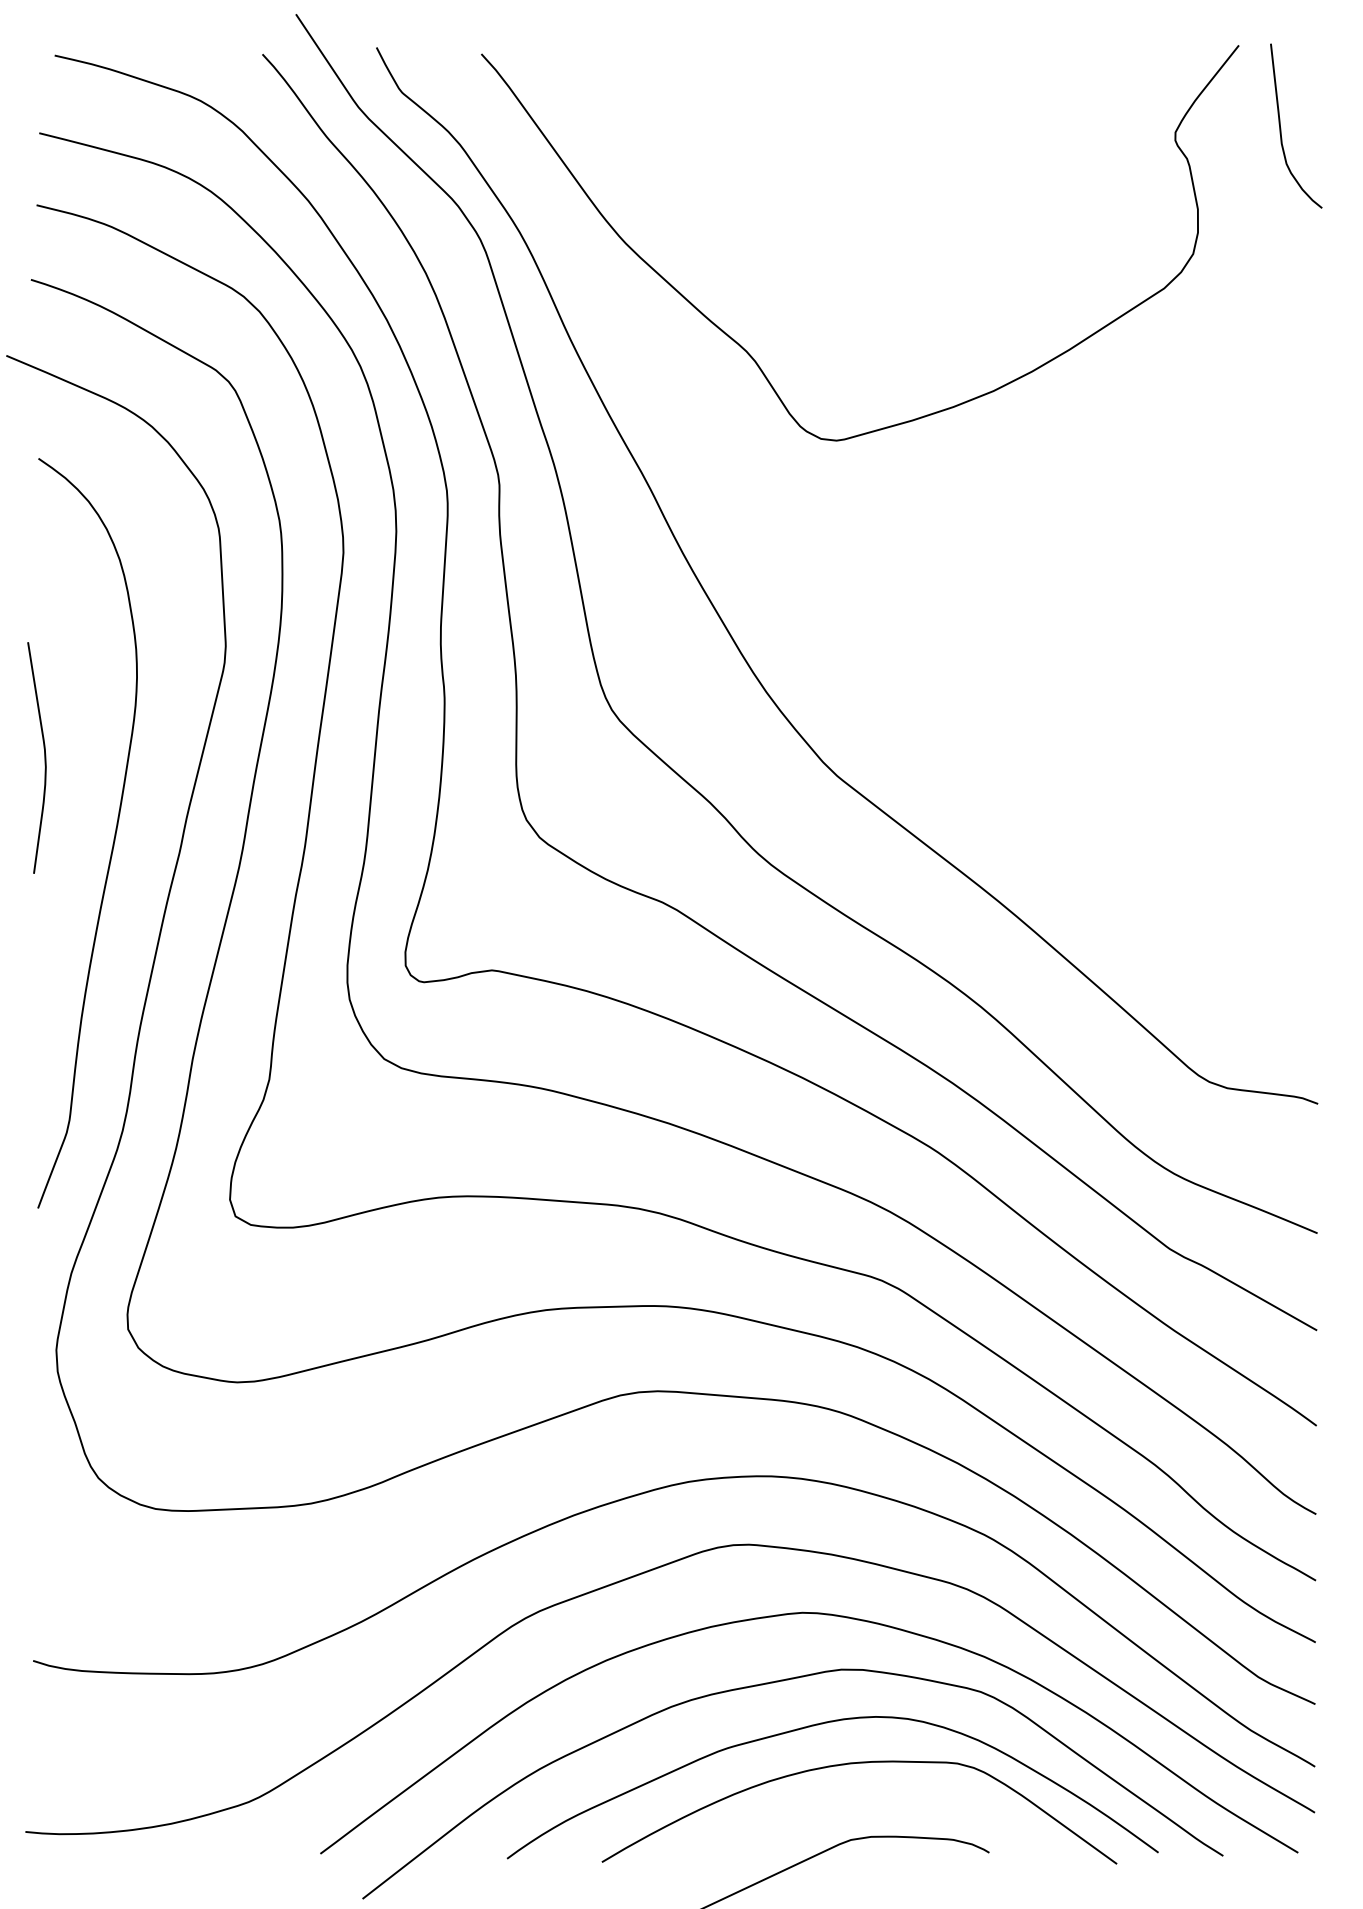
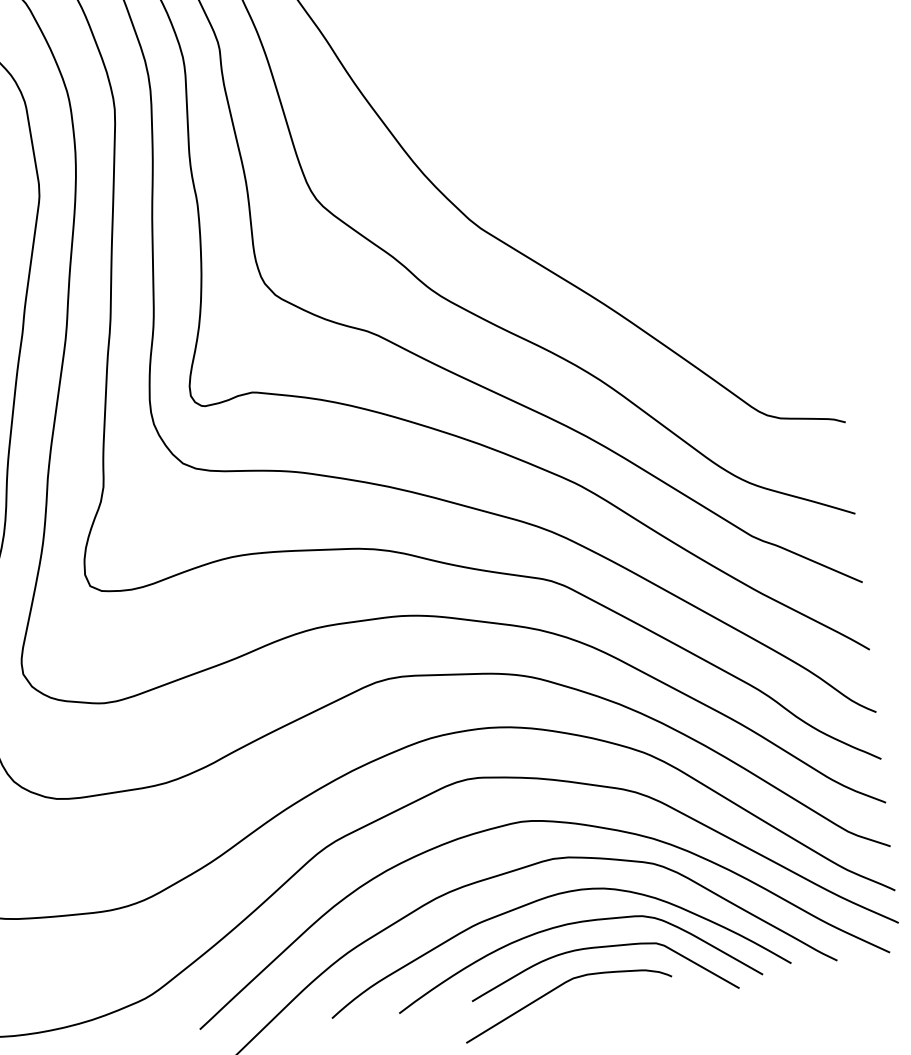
curve: (893, 1801) -> (600, 947), added

